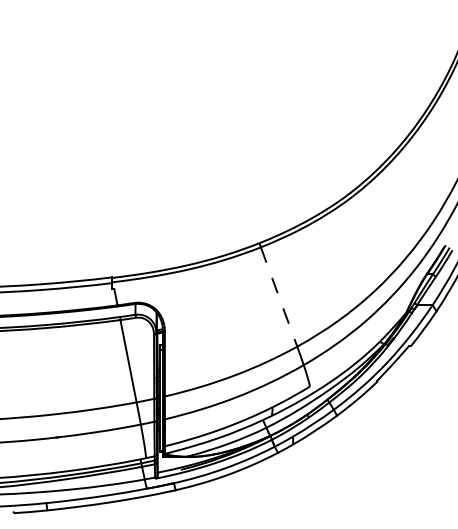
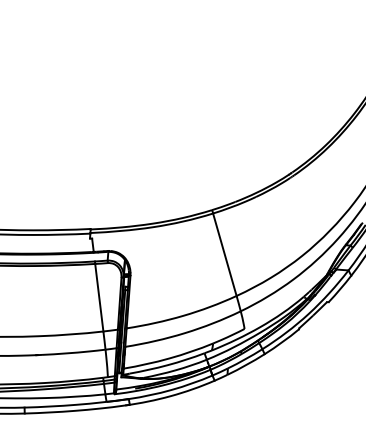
line: (279, 297) -> (225, 255), dashed -> solid

